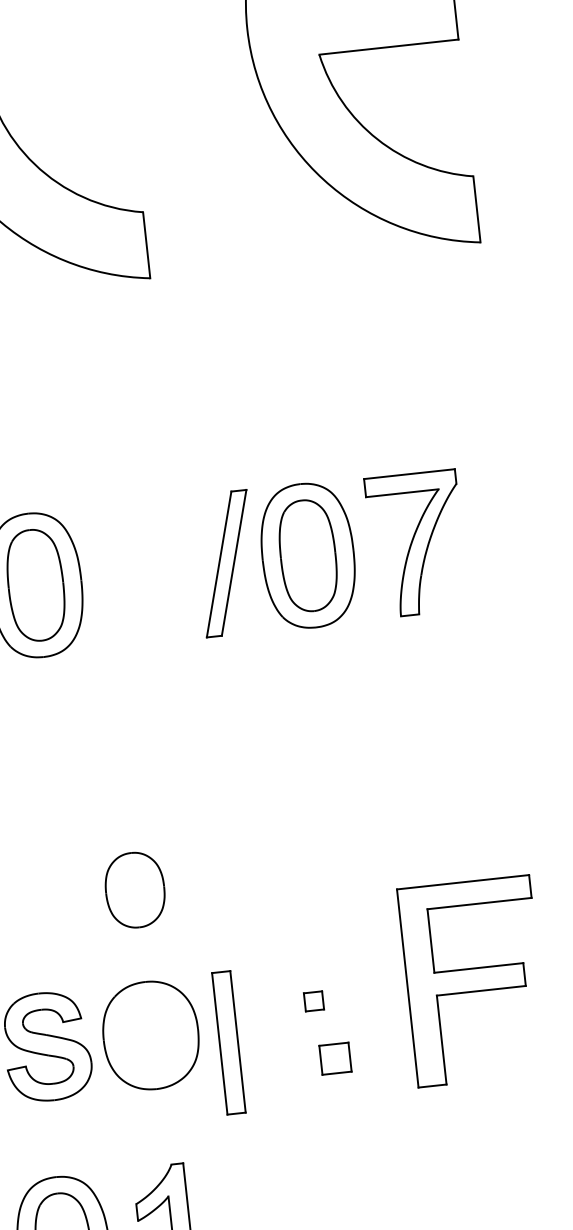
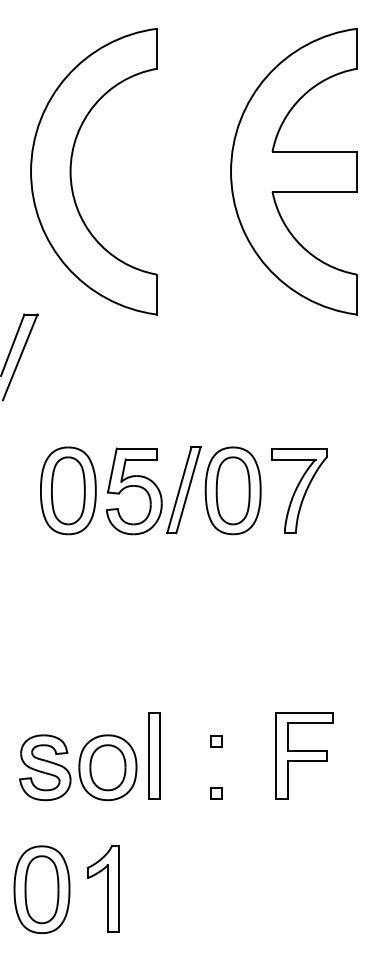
part: (143, 574) -> (133, 491), added
part: (134, 889) -> (107, 767), moved
part: (473, 979) -> (304, 755), size x0.71
part: (313, 1000) -> (216, 741), moved
part: (229, 1041) -> (154, 755), moved
part: (334, 1058) -> (216, 793), size x0.62

